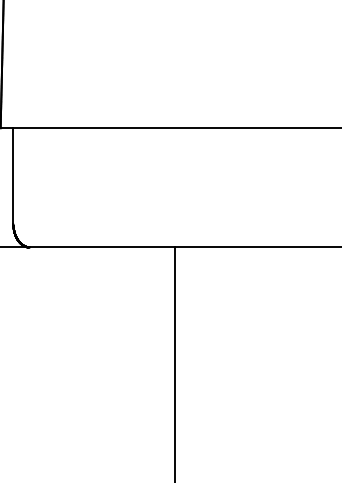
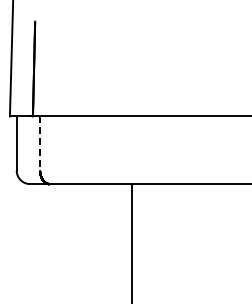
line: (13, 175) -> (40, 143), solid -> dashed

